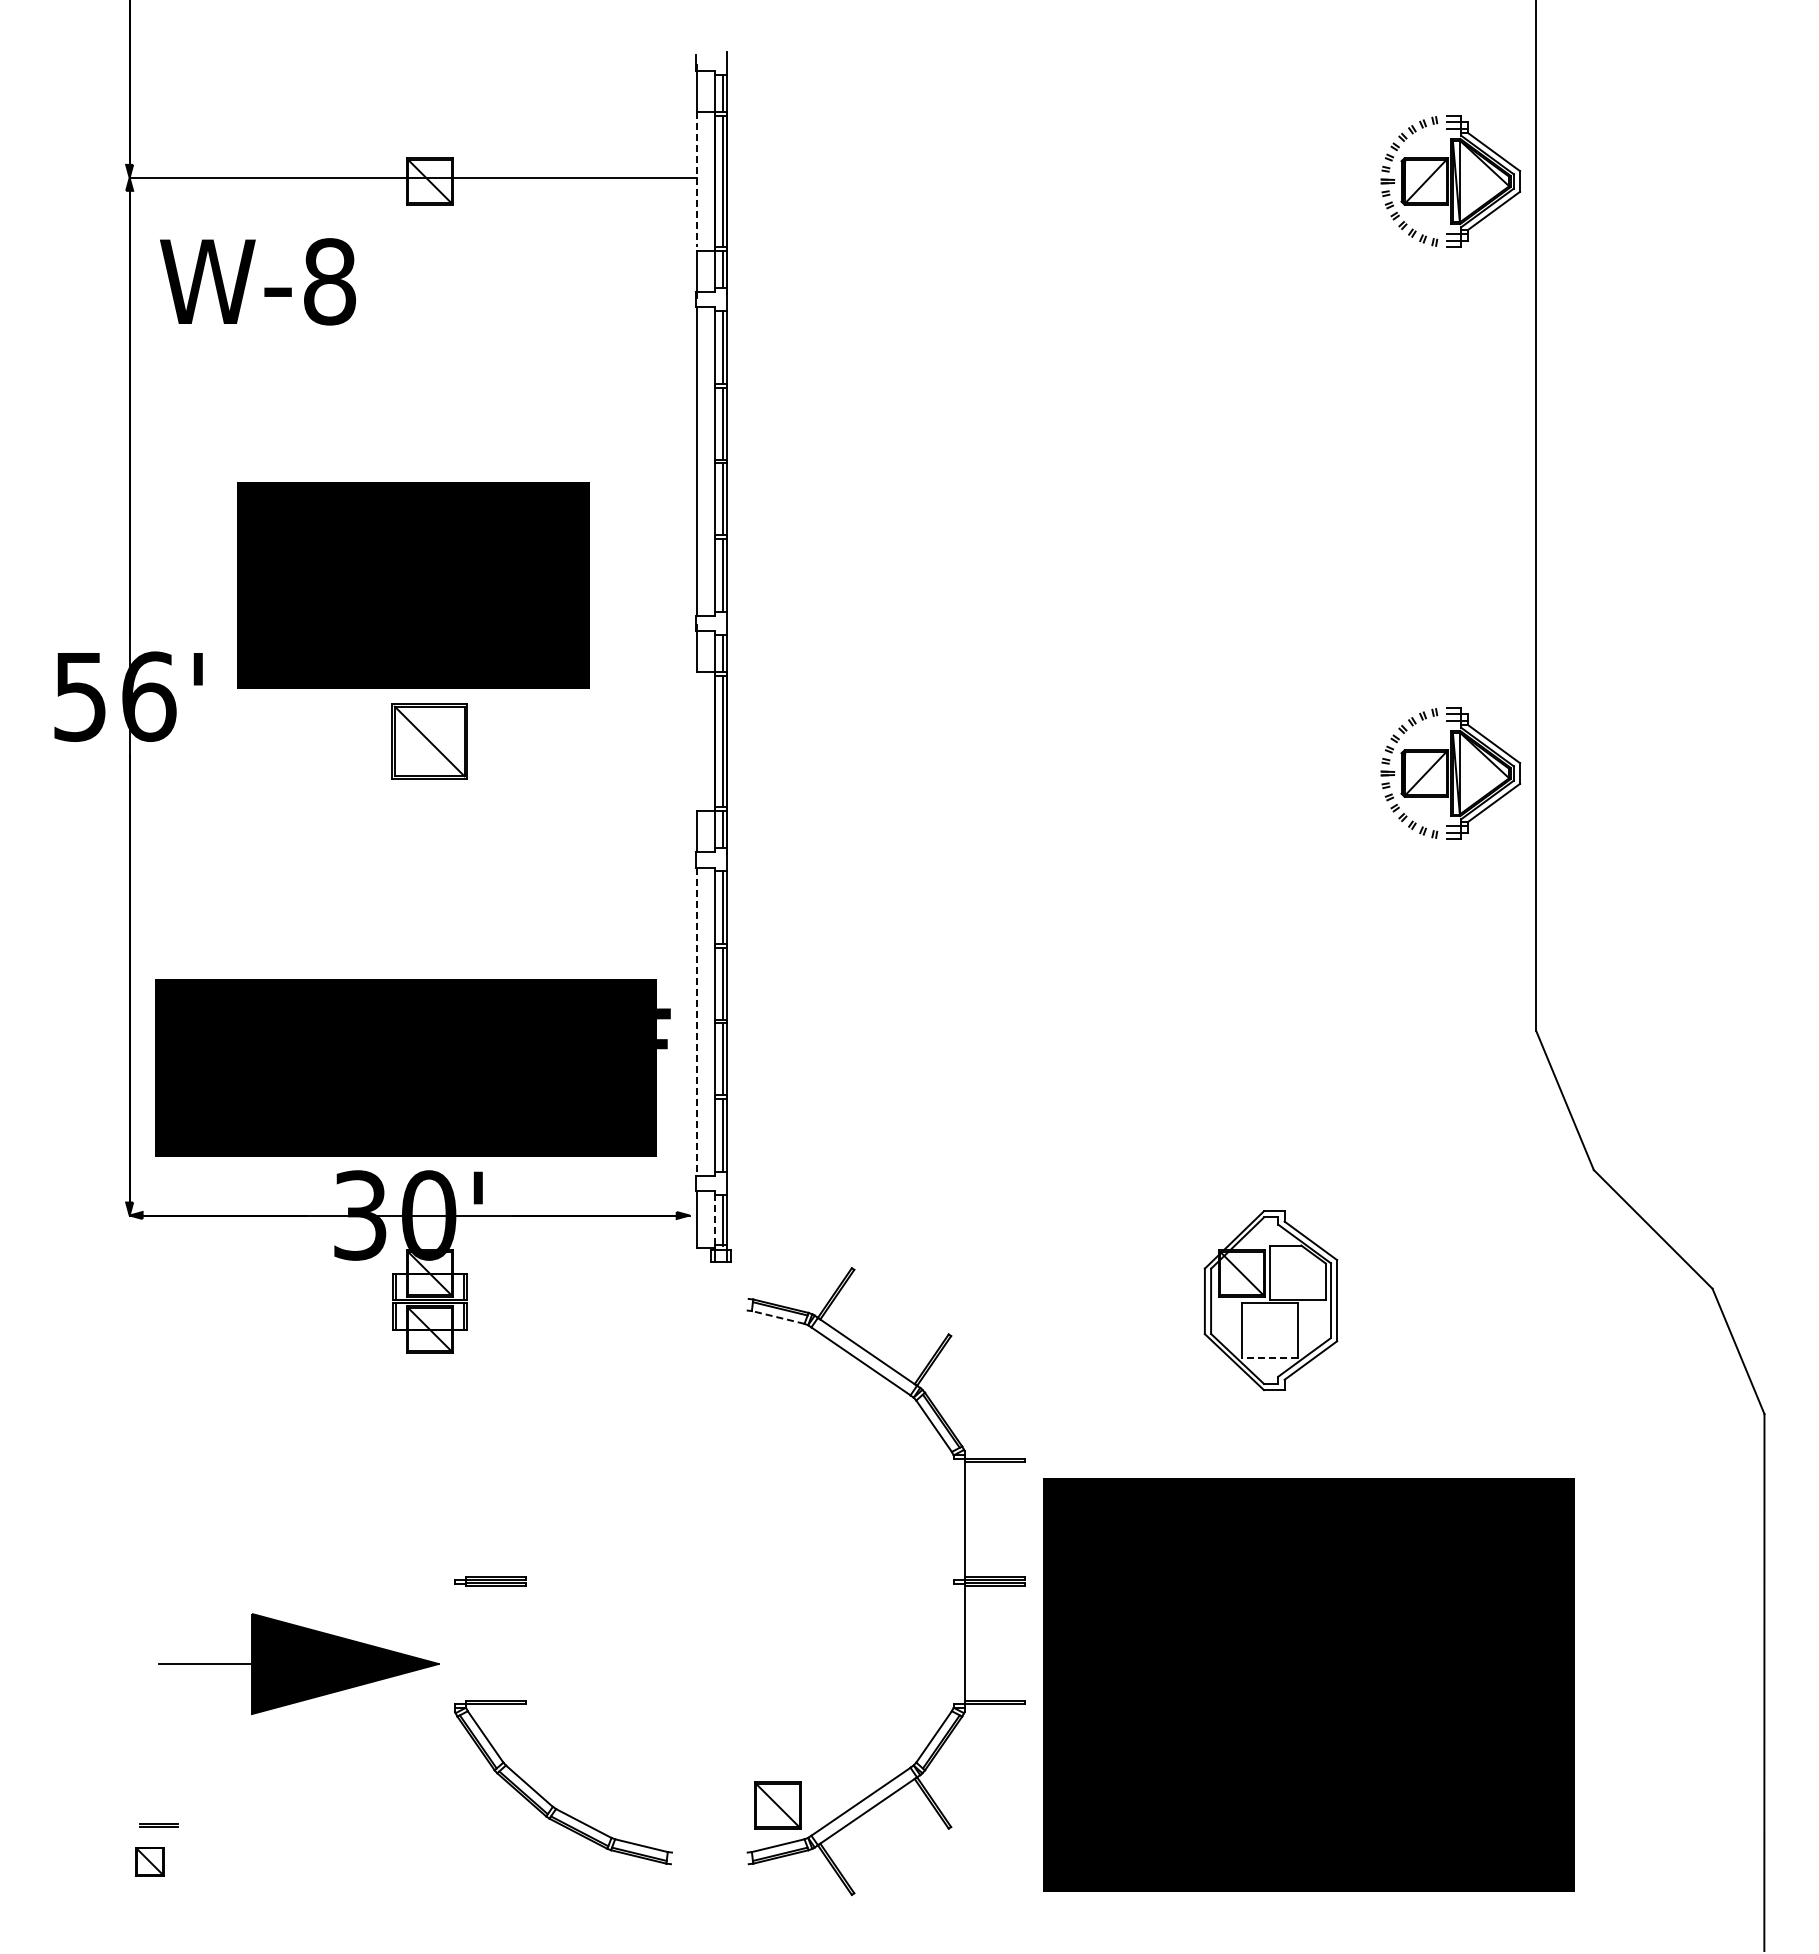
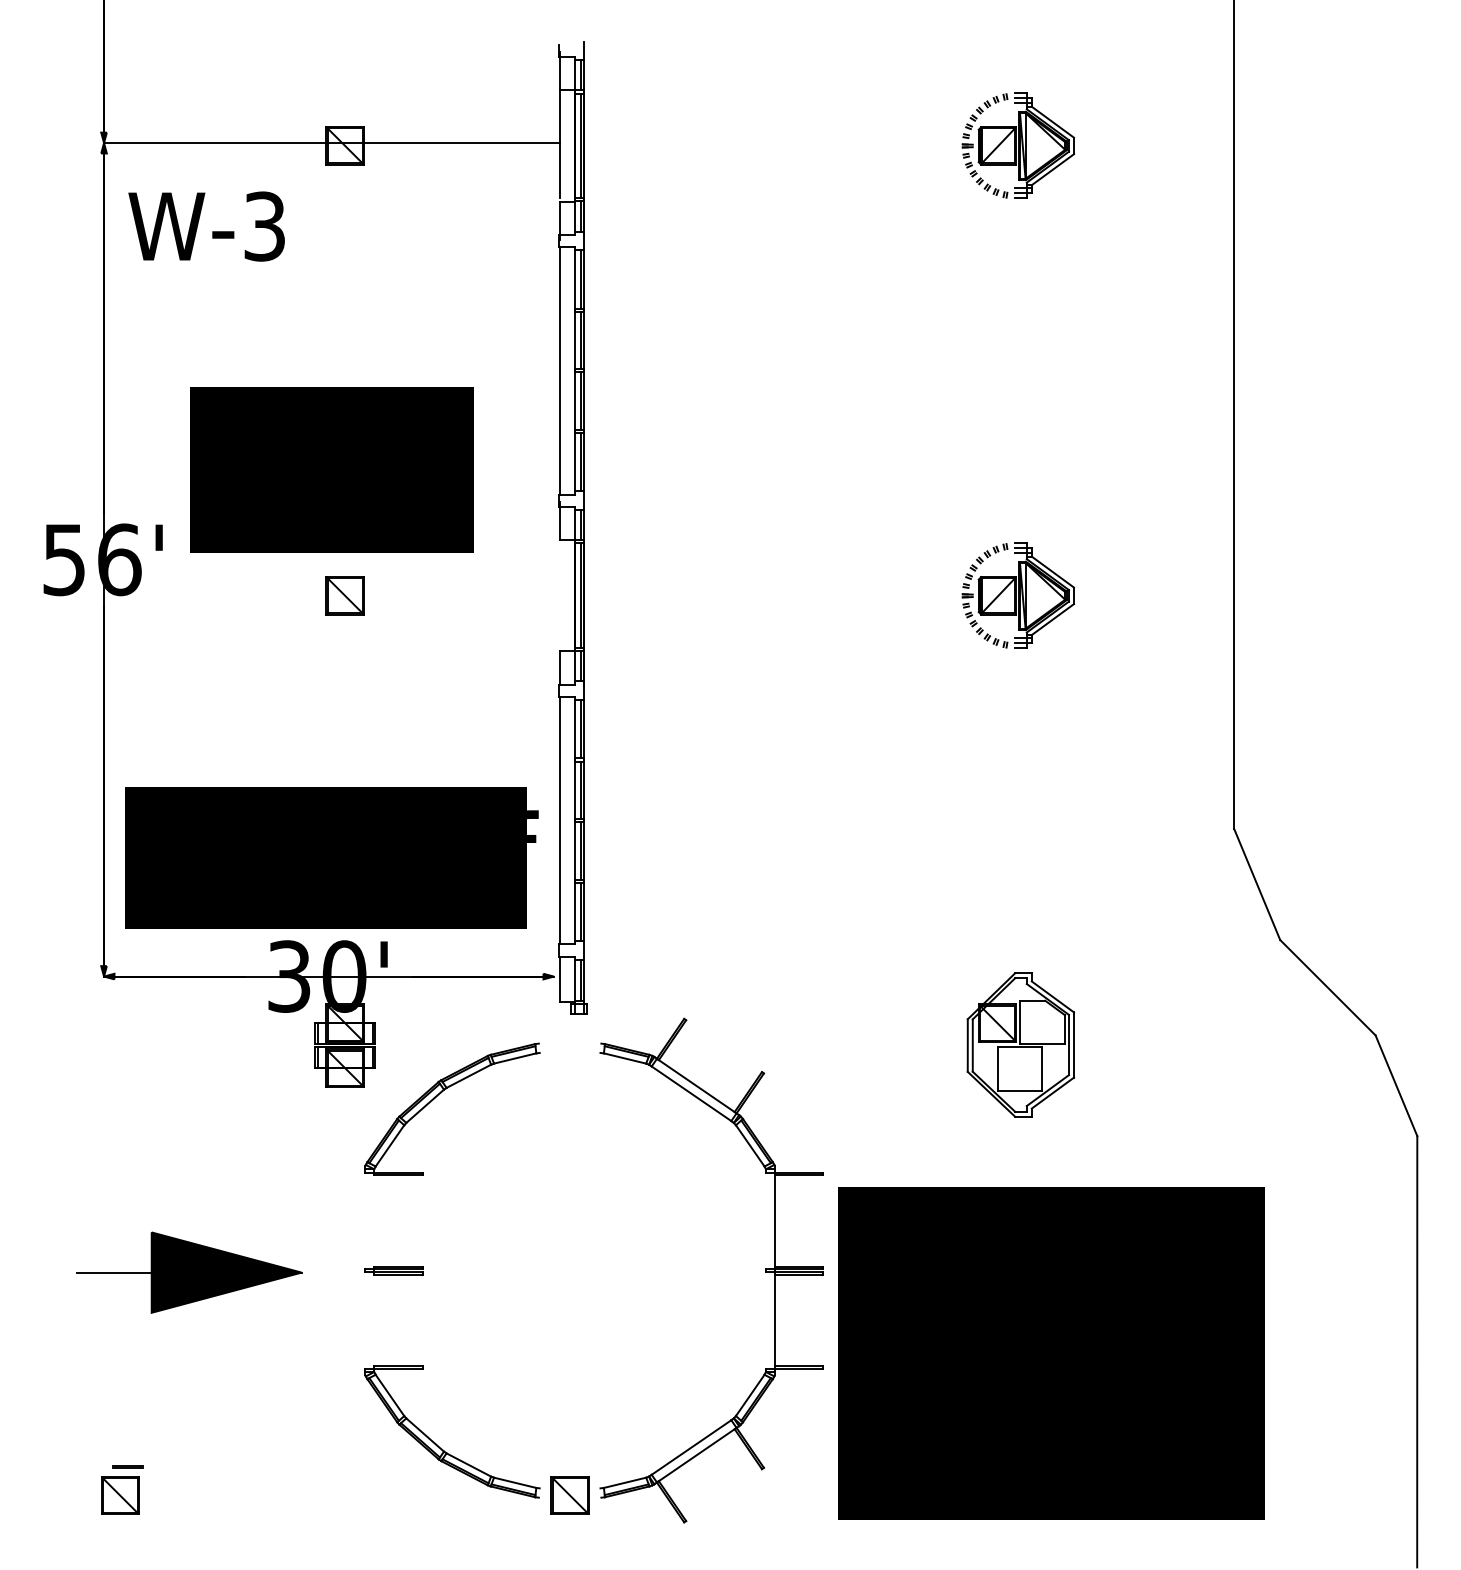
line: (696, 179) -> (559, 144), dashed -> solid
part: (1450, 181) -> (1018, 145), moved
text: (330, 281) -> (265, 226), W-8 -> W-3
part: (429, 741) -> (344, 595), size x0.62
part: (1450, 773) -> (1018, 595), moved
line: (696, 1022) -> (559, 821), dashed -> solid
line: (715, 1219) -> (574, 979), dashed -> solid
line: (777, 1317) -> (624, 1058), dashed -> solid
line: (1269, 1357) -> (1019, 1090), dashed -> solid
part: (546, 1363) -> (438, 1095), added
part: (298, 1664) -> (189, 1273), moved
part: (777, 1805) -> (569, 1495), moved
part: (149, 1861) -> (119, 1495), size x1.67

